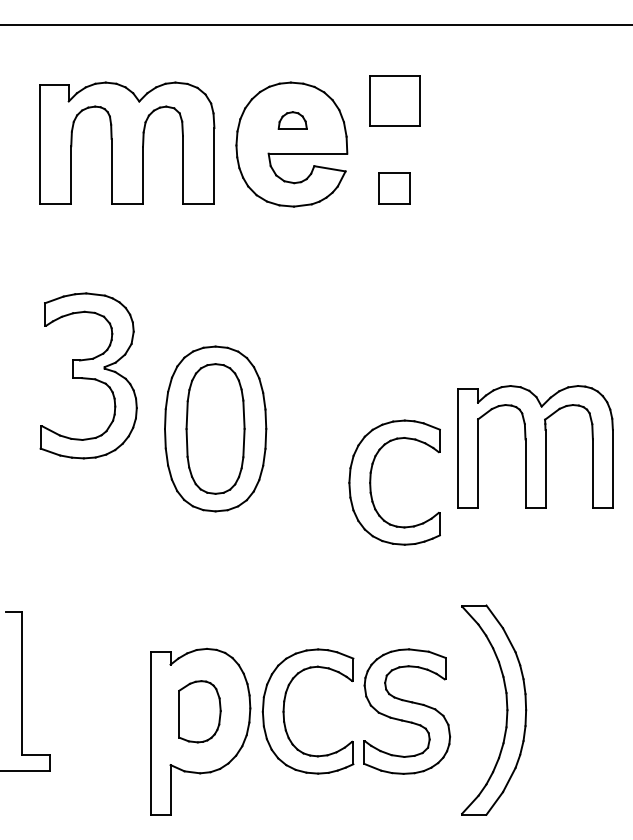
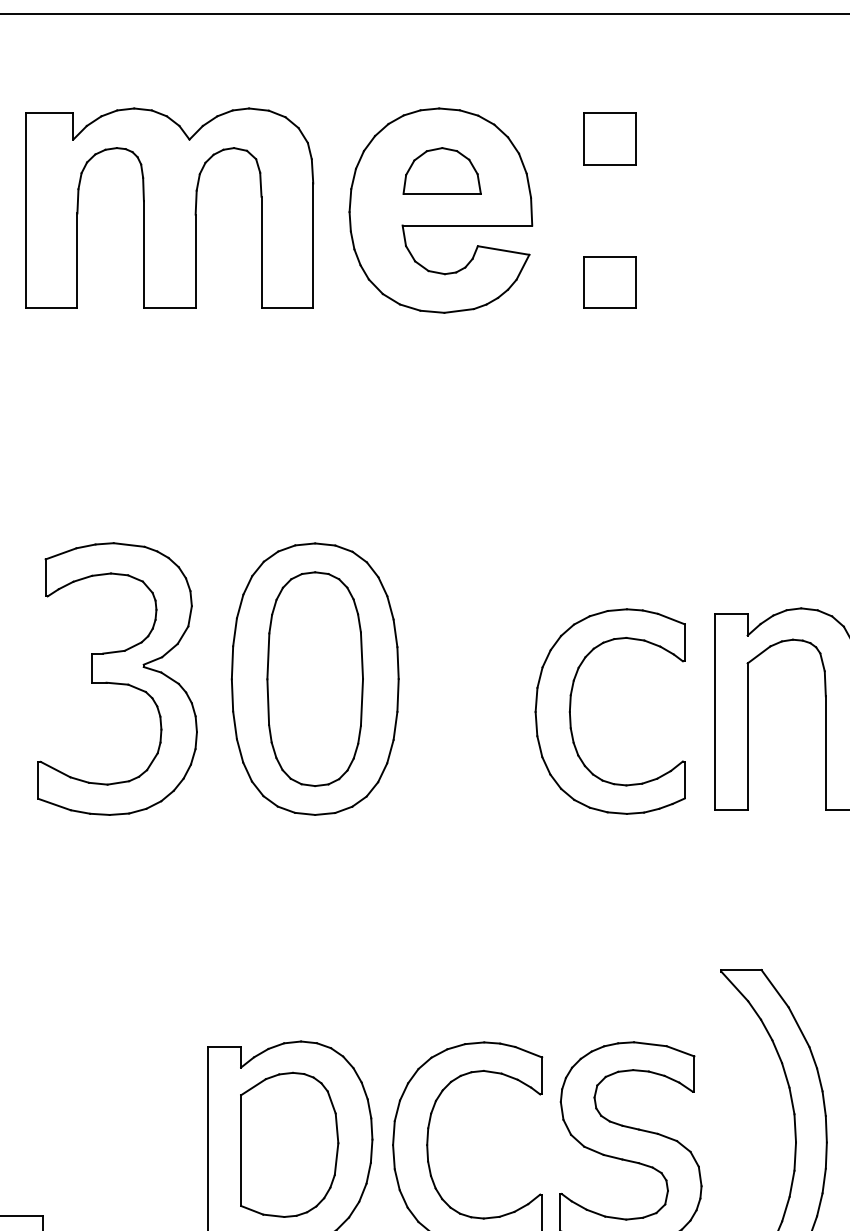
part: (394, 100) -> (609, 137), size x0.62
part: (292, 120) -> (441, 170), size x1.67
part: (88, 375) -> (117, 678), moved
part: (371, 482) -> (572, 711), moved
part: (199, 711) -> (288, 1144), size x1.43

